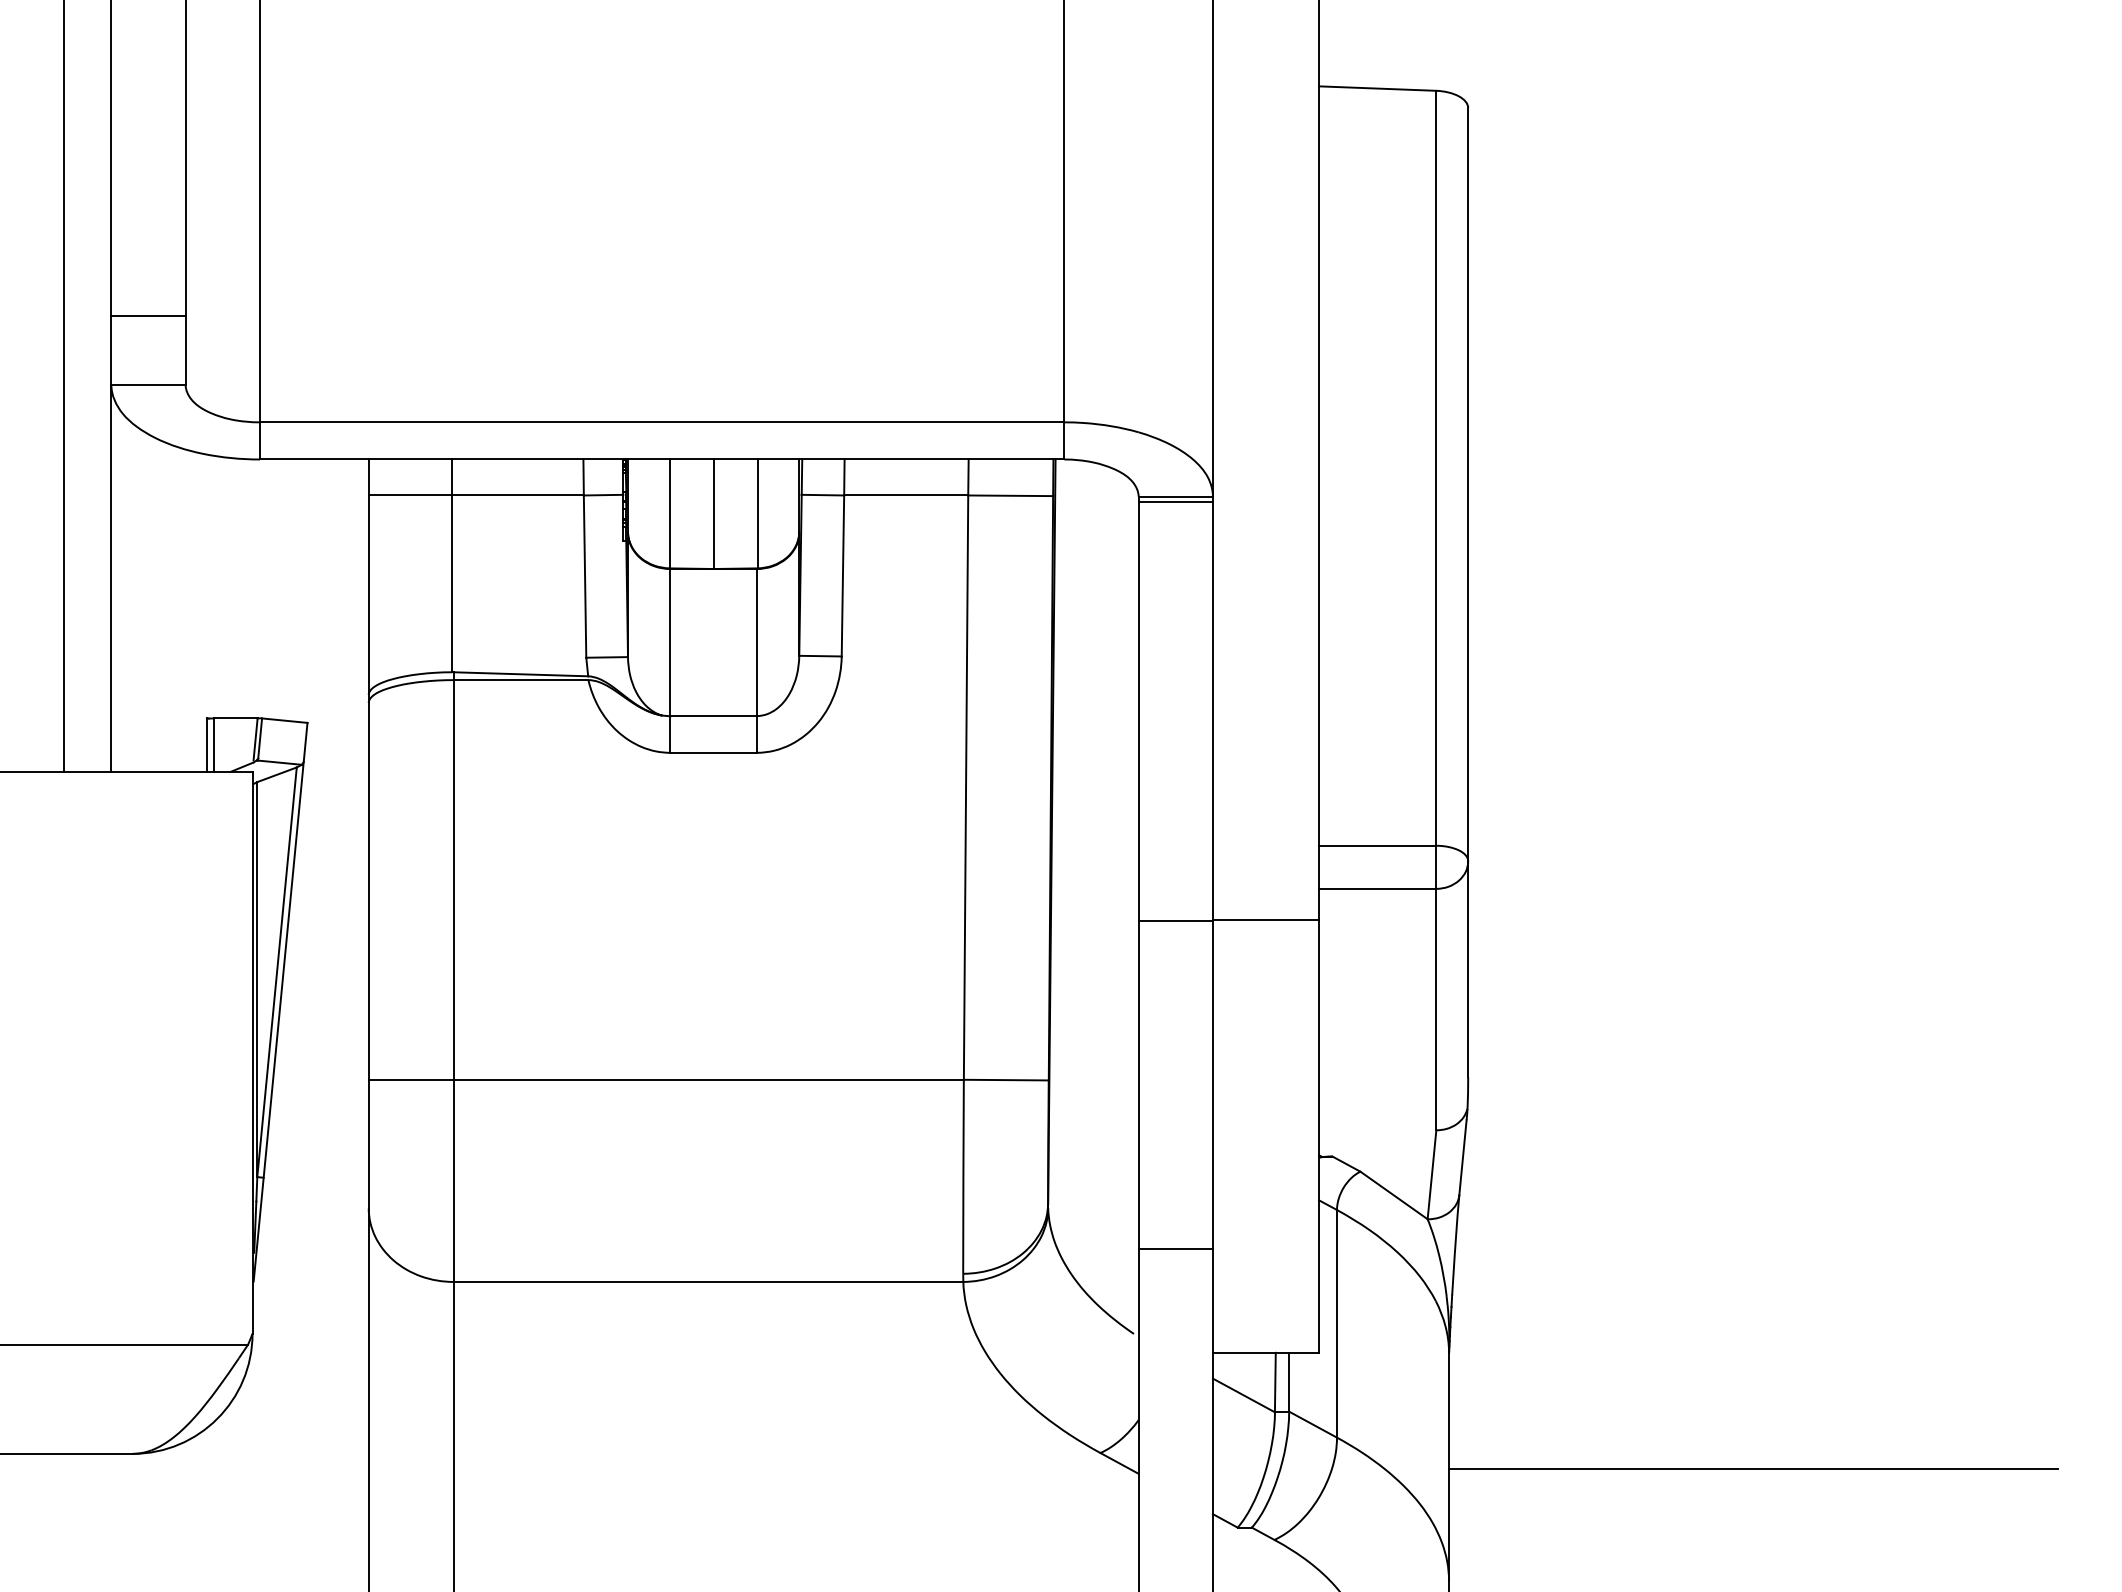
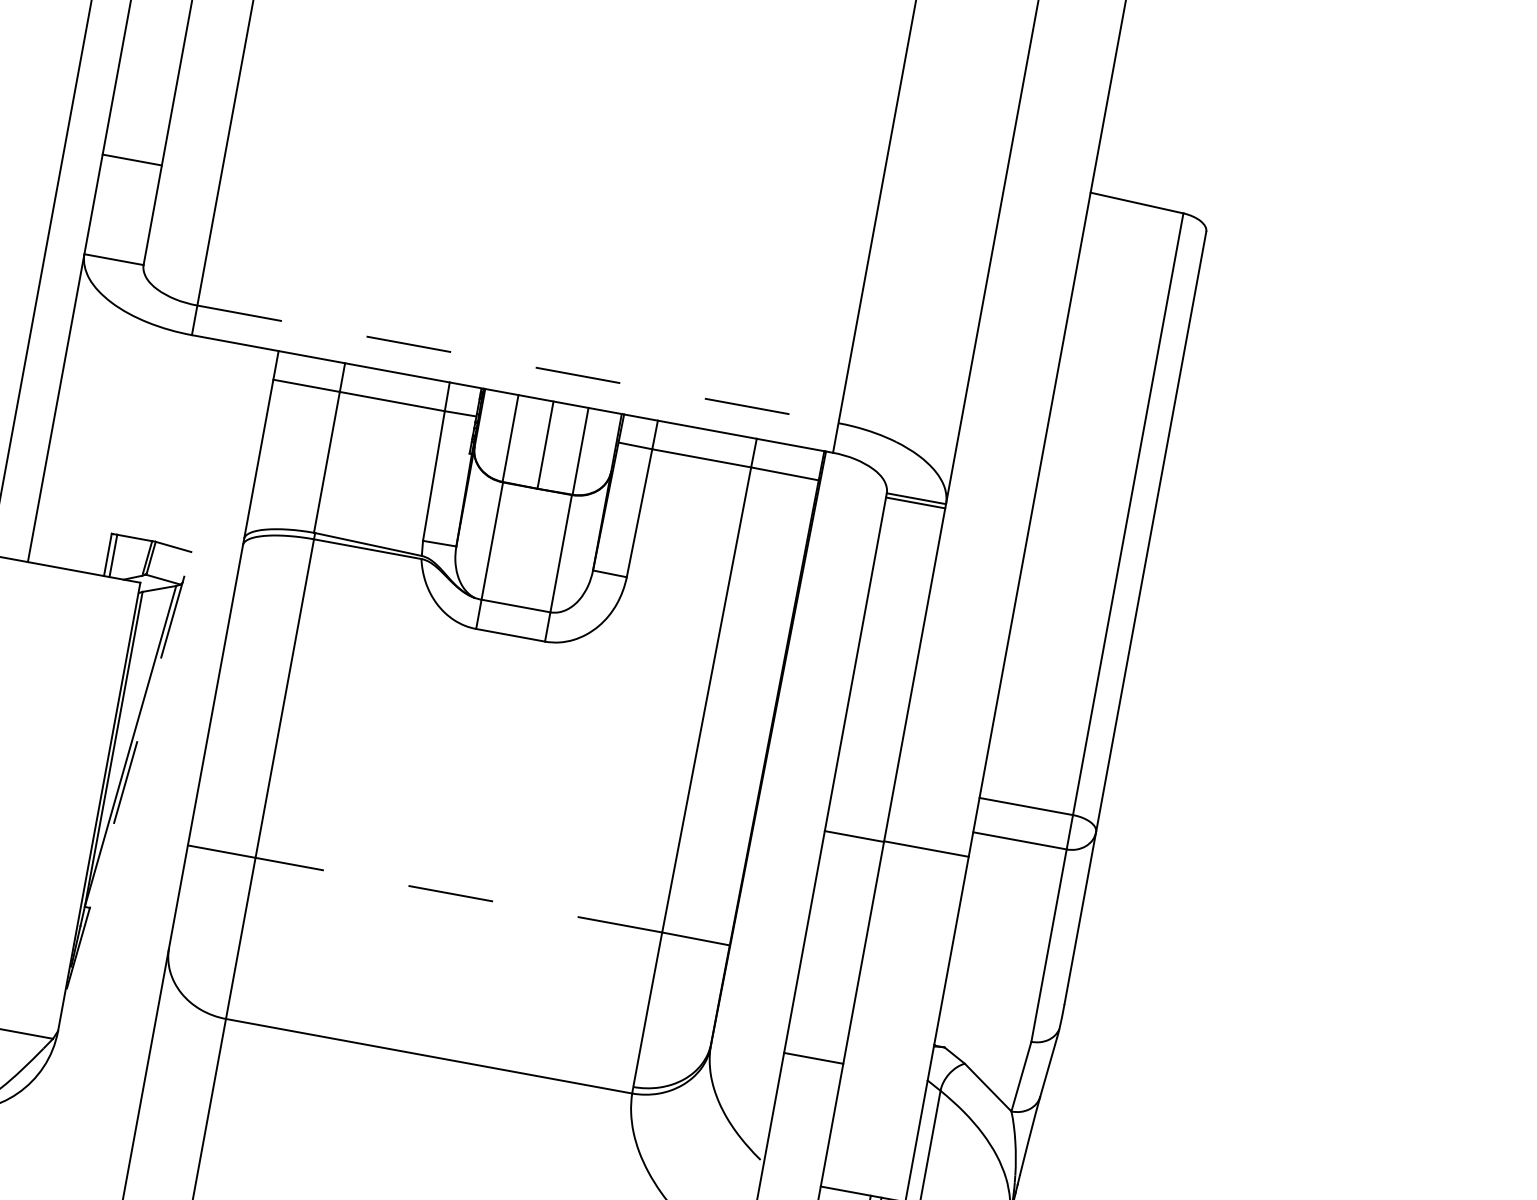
line: (148, 316) -> (132, 160), moved
line: (662, 422) -> (518, 364), solid -> dashed
line: (280, 1002) -> (128, 770), solid -> dashed
line: (708, 1079) -> (458, 894), solid -> dashed
line: (1175, 1248) -> (813, 1058), moved

